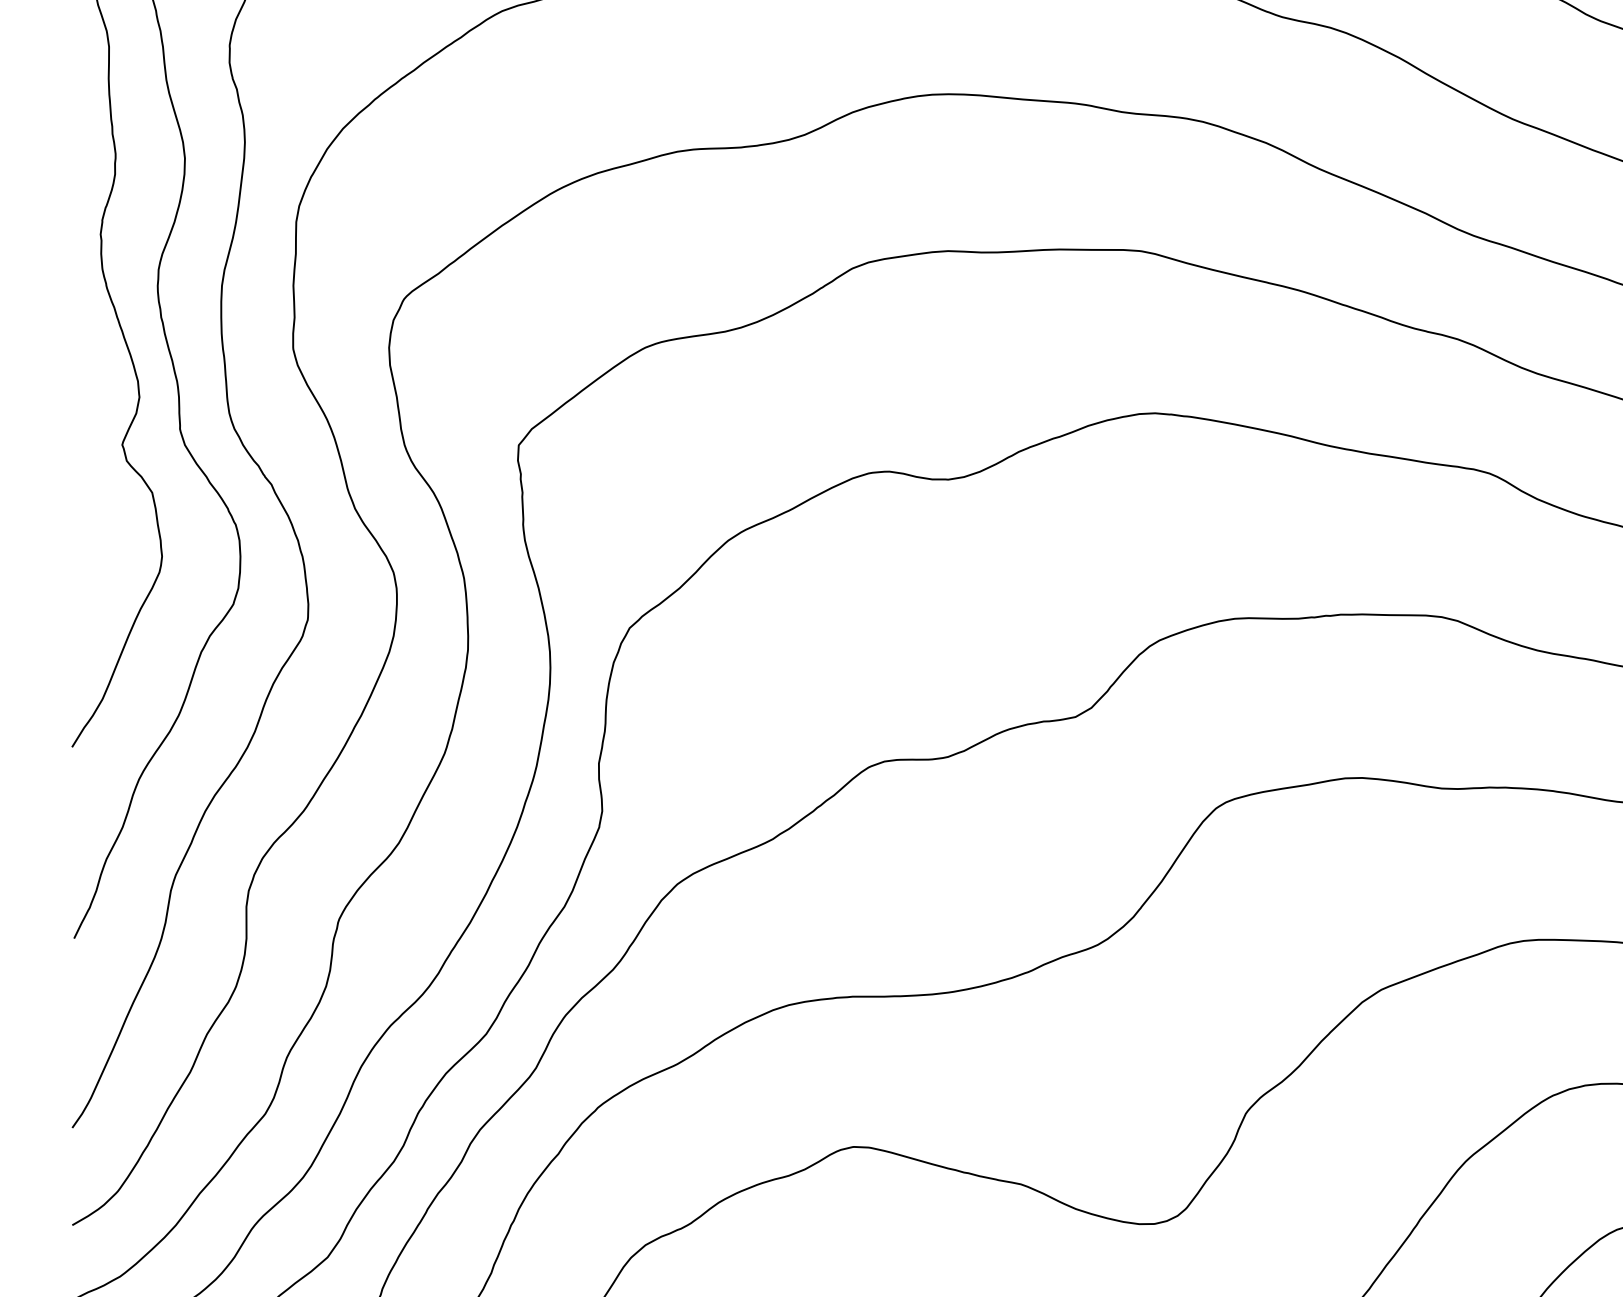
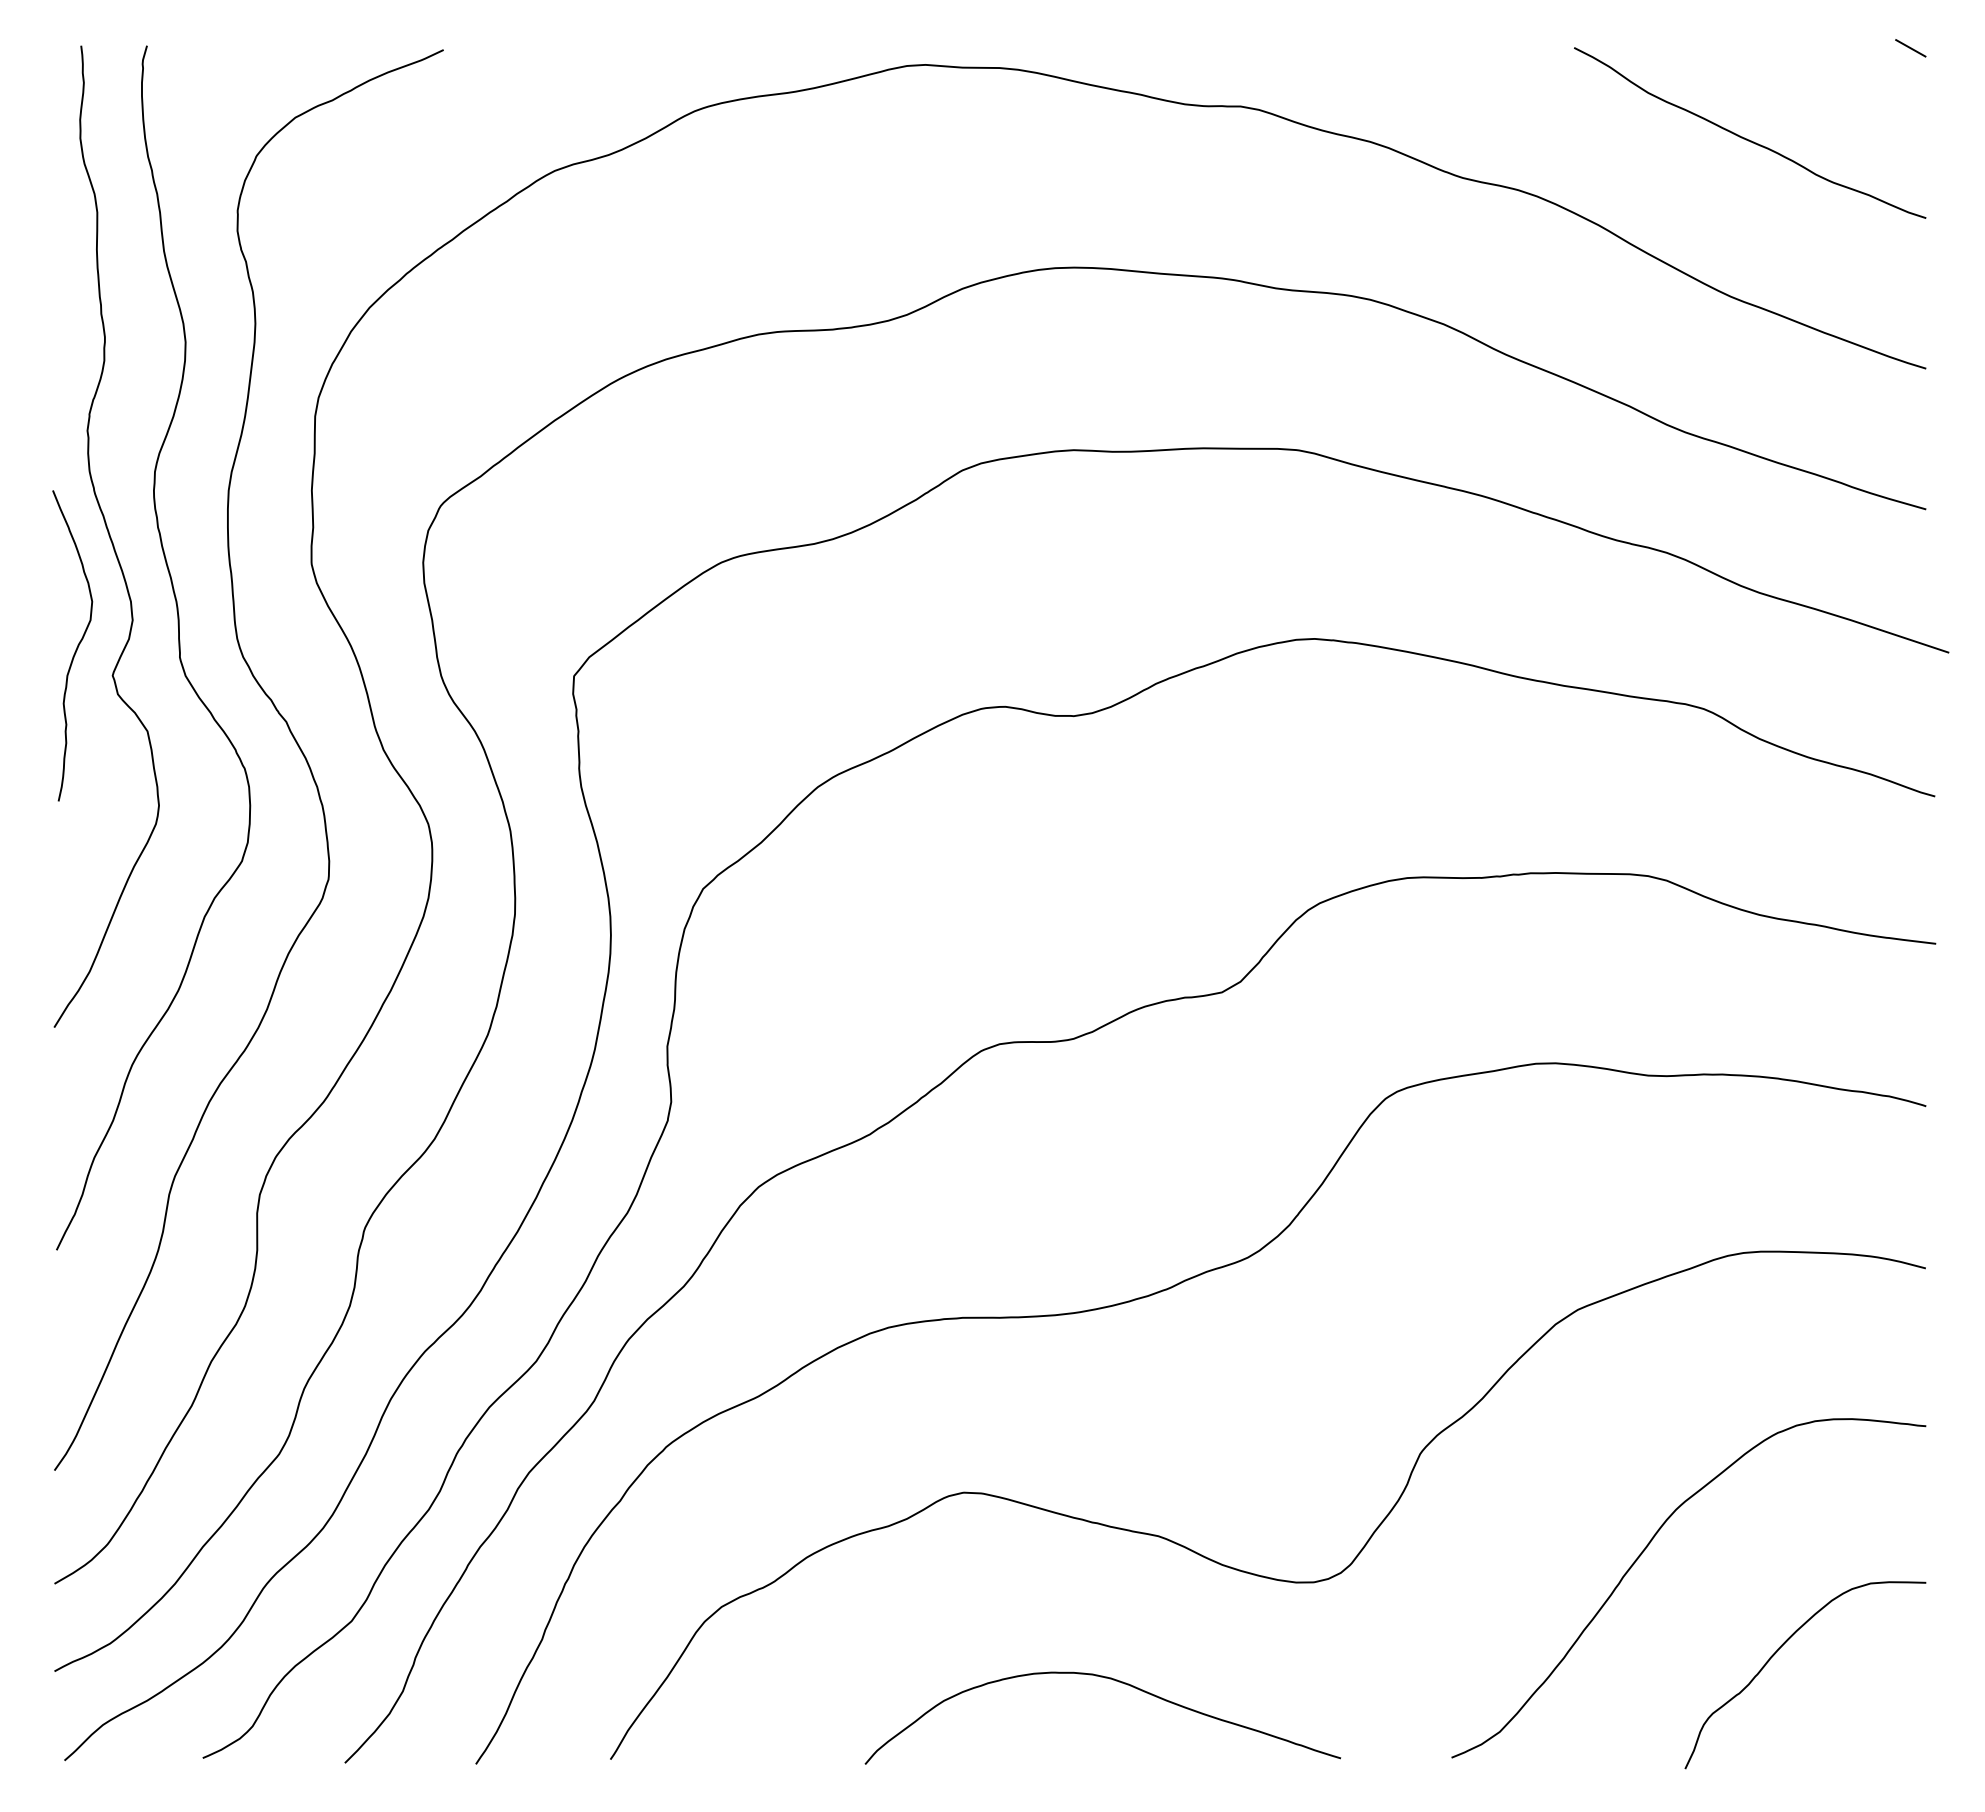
curve: (91, 420) -> (76, 647), added

